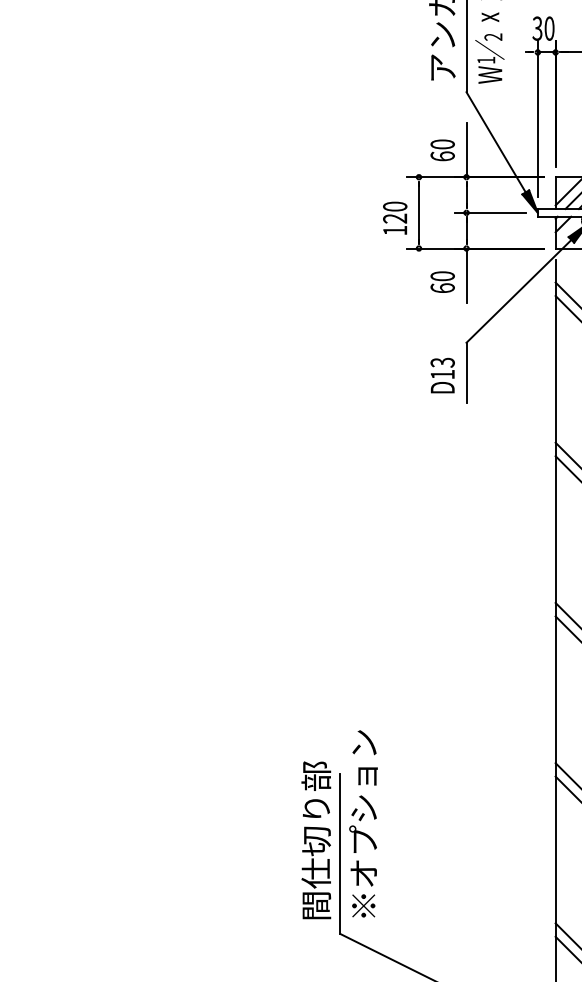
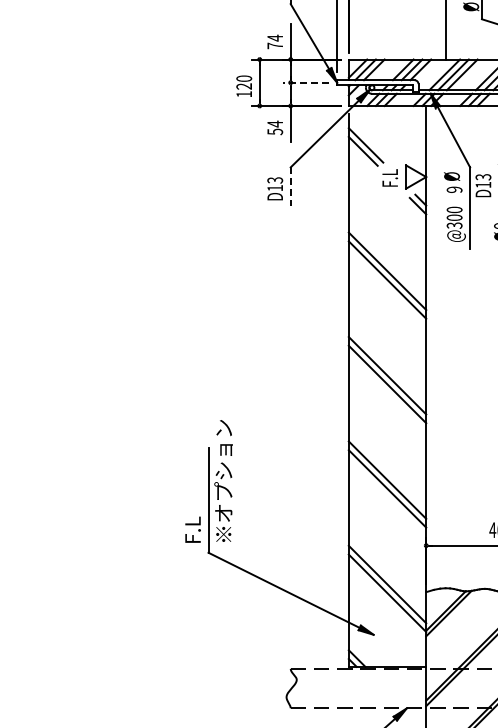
text: (443, 149) -> (275, 41), 60 -> 74
line: (489, 212) -> (305, 82), solid -> dashed
text: (443, 281) -> (275, 127), 60 -> 54
line: (466, 373) -> (290, 187), solid -> dashed
text: (315, 840) -> (192, 491), 間仕切り部 -> F.L

